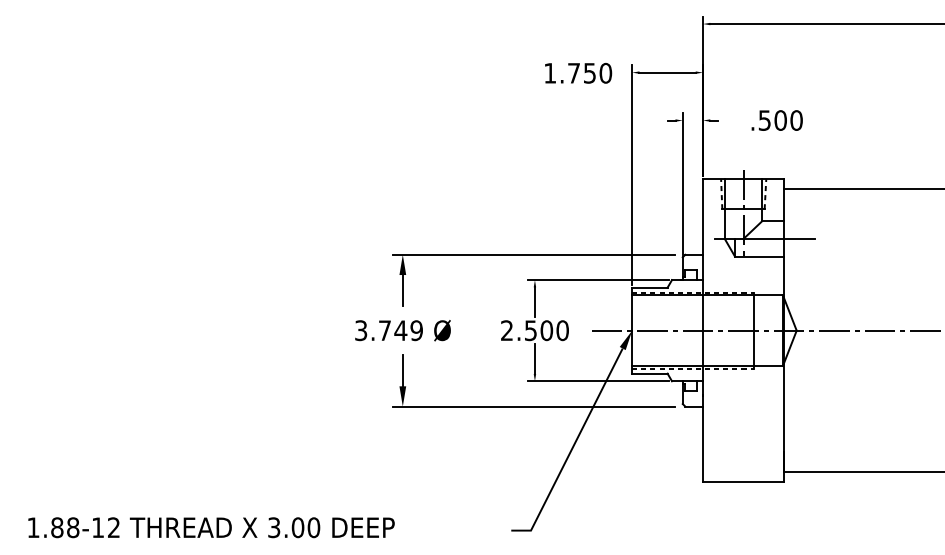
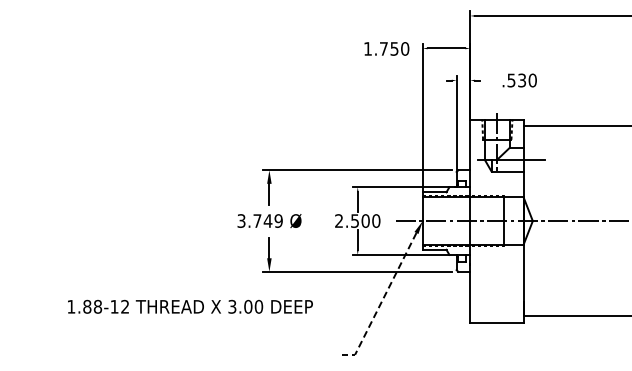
text: (781, 120) -> (522, 80), .500 -> .530
line: (571, 449) -> (382, 300), solid -> dashed
text: (211, 527) -> (190, 306), moved

